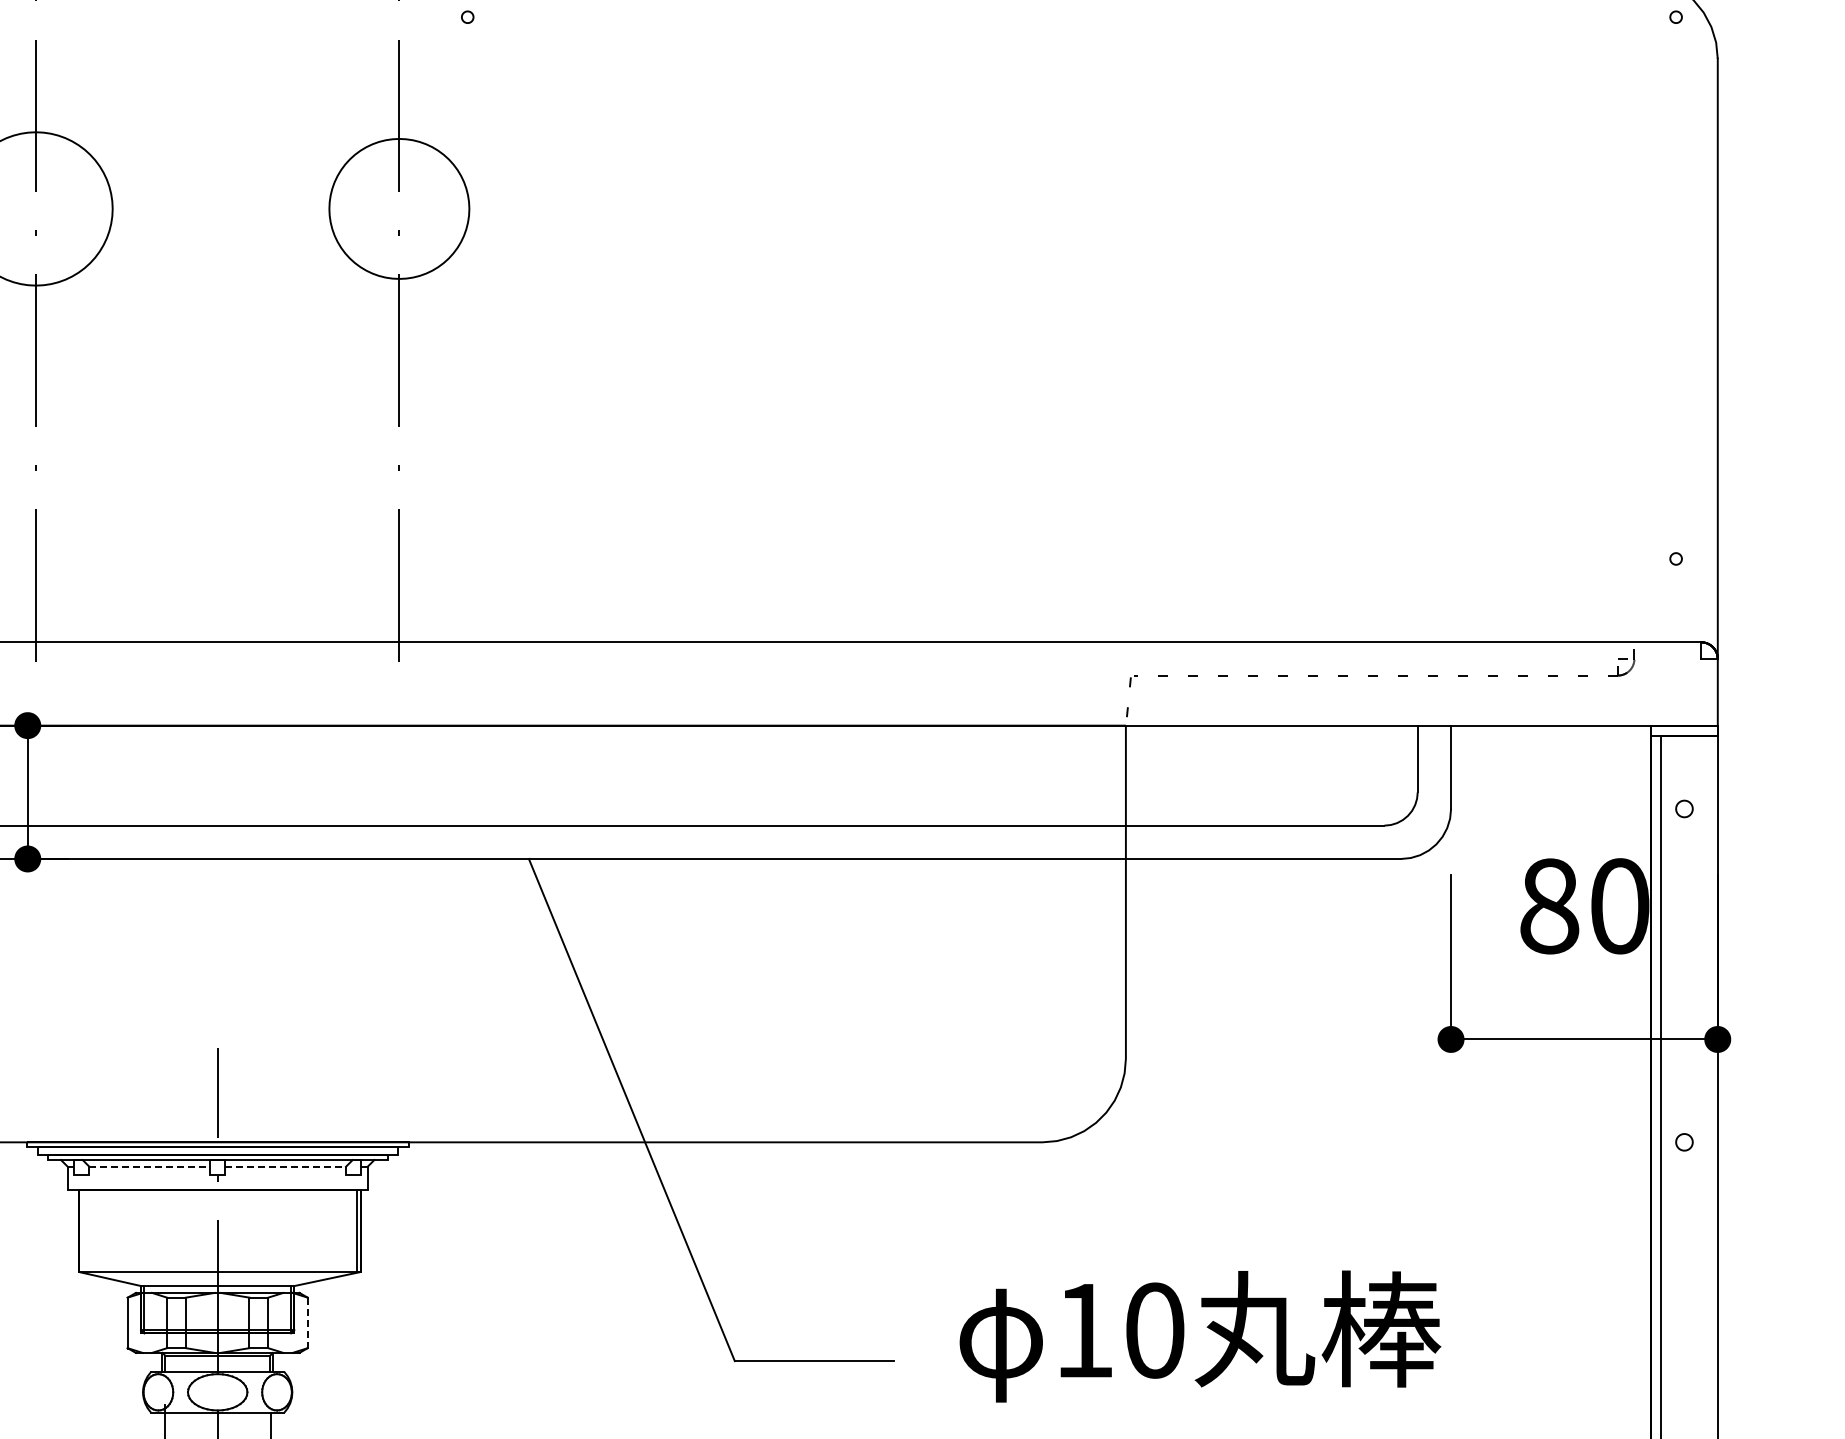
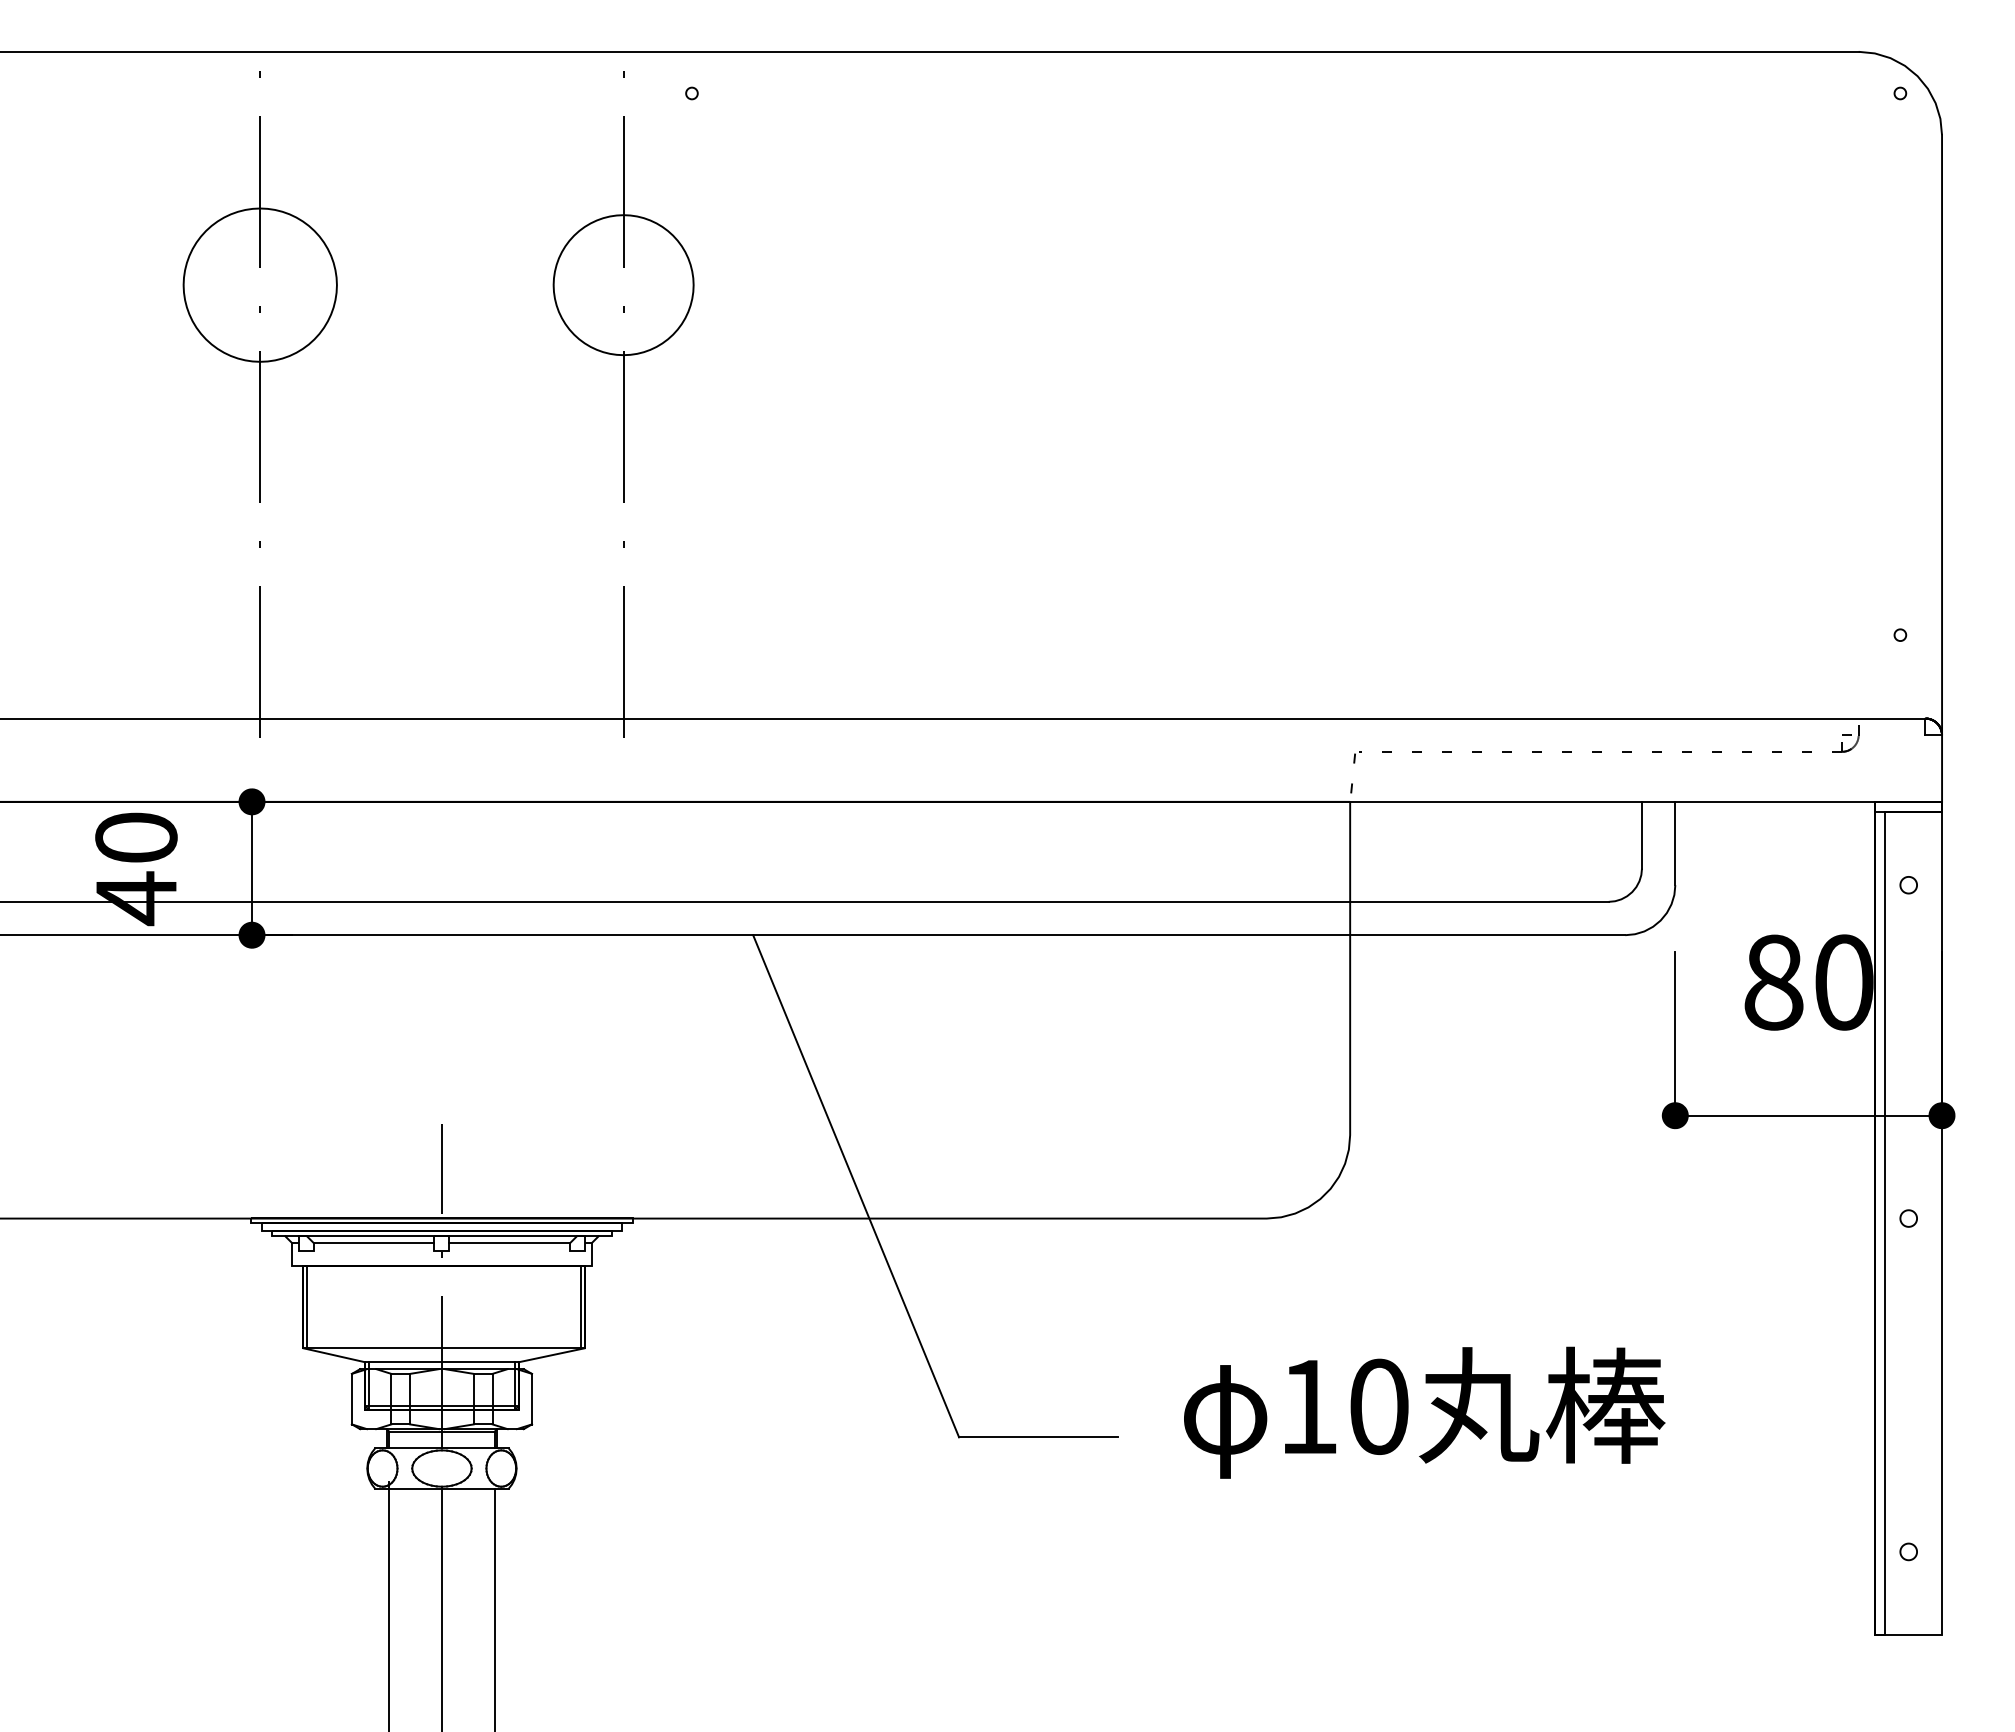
line: (150, 1166) -> (374, 1242), dashed -> solid
line: (286, 1166) -> (510, 1242), dashed -> solid
line: (82, 1231) -> (306, 1307), added
line: (307, 1323) -> (531, 1399), dashed -> solid

